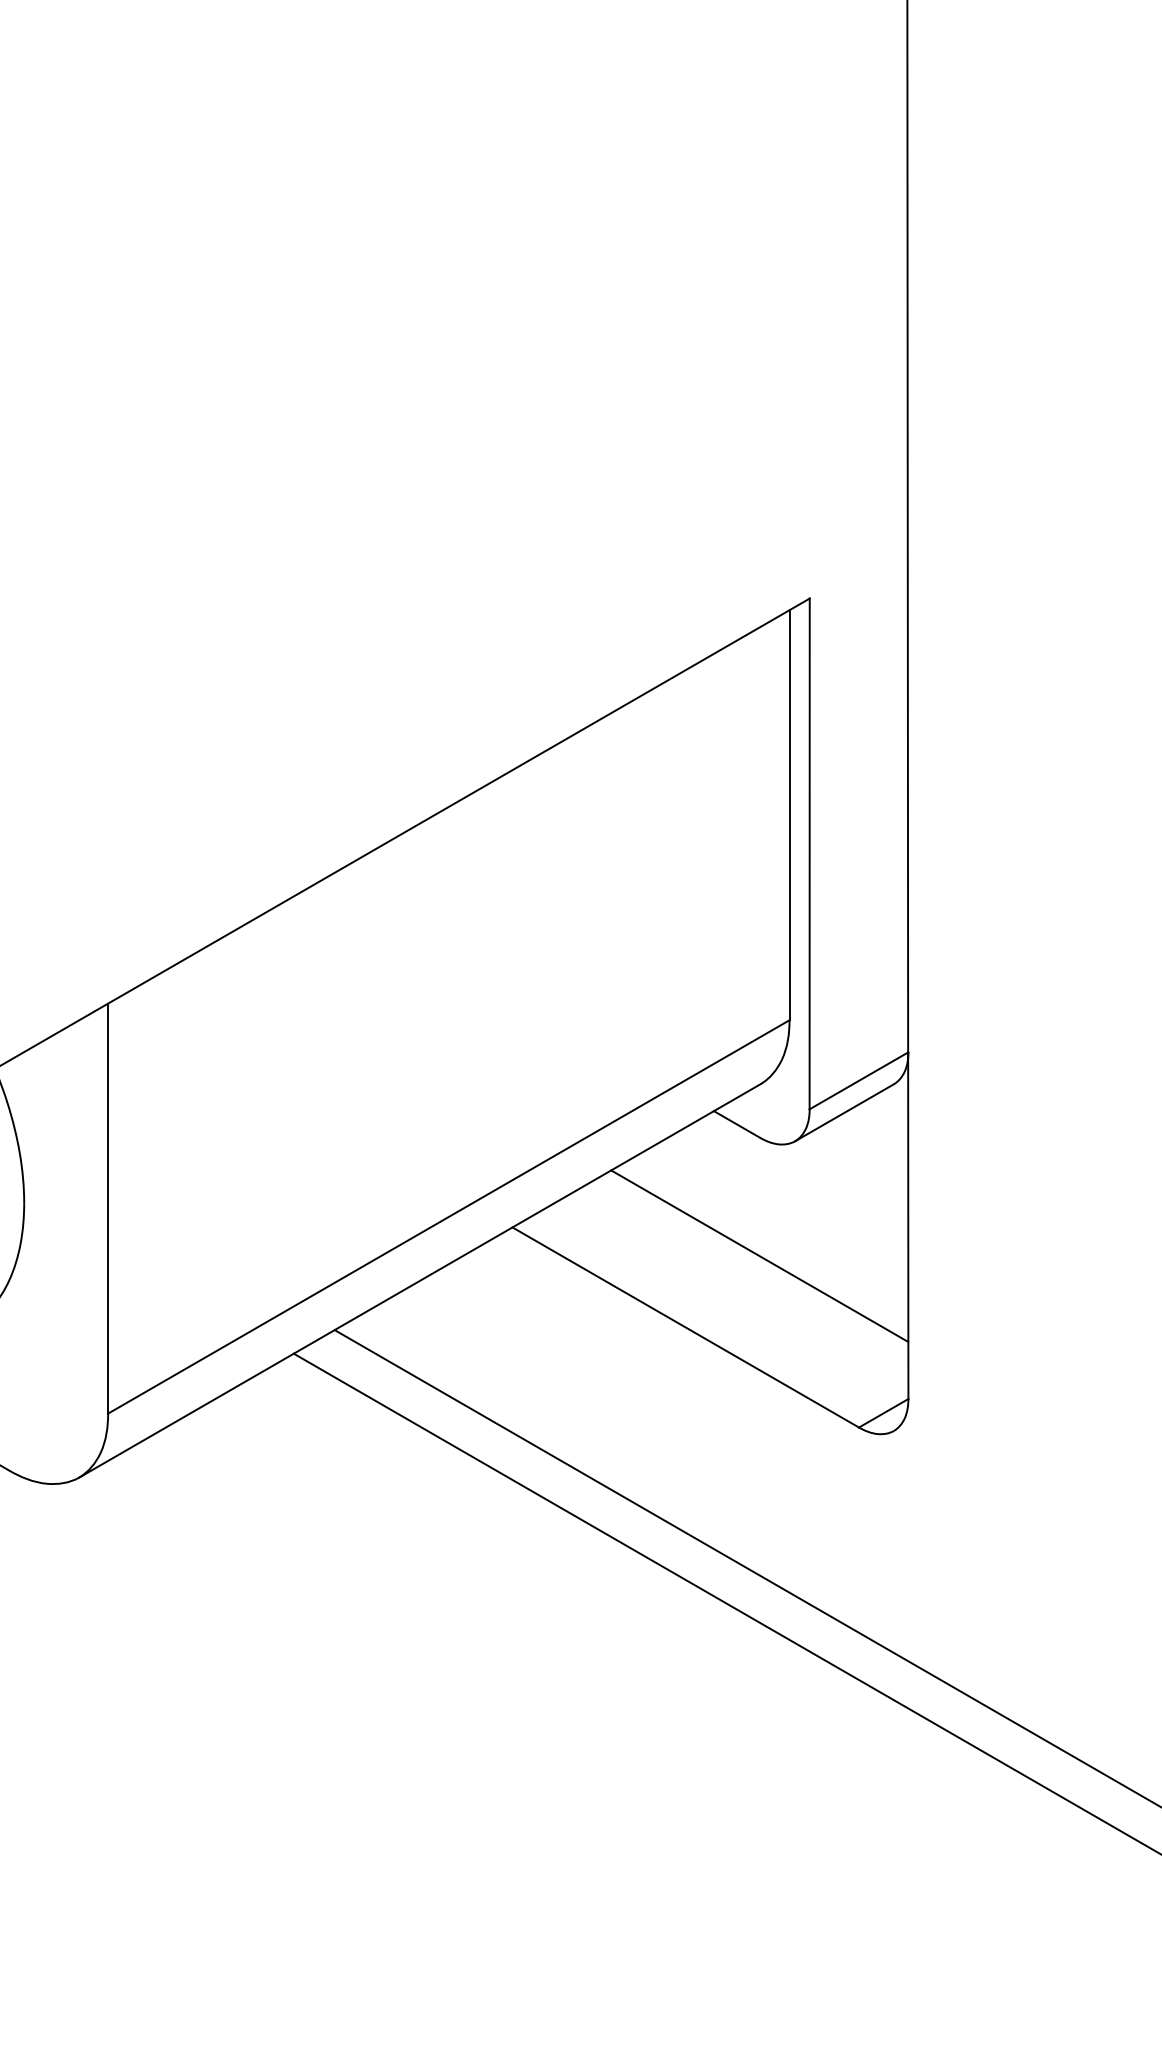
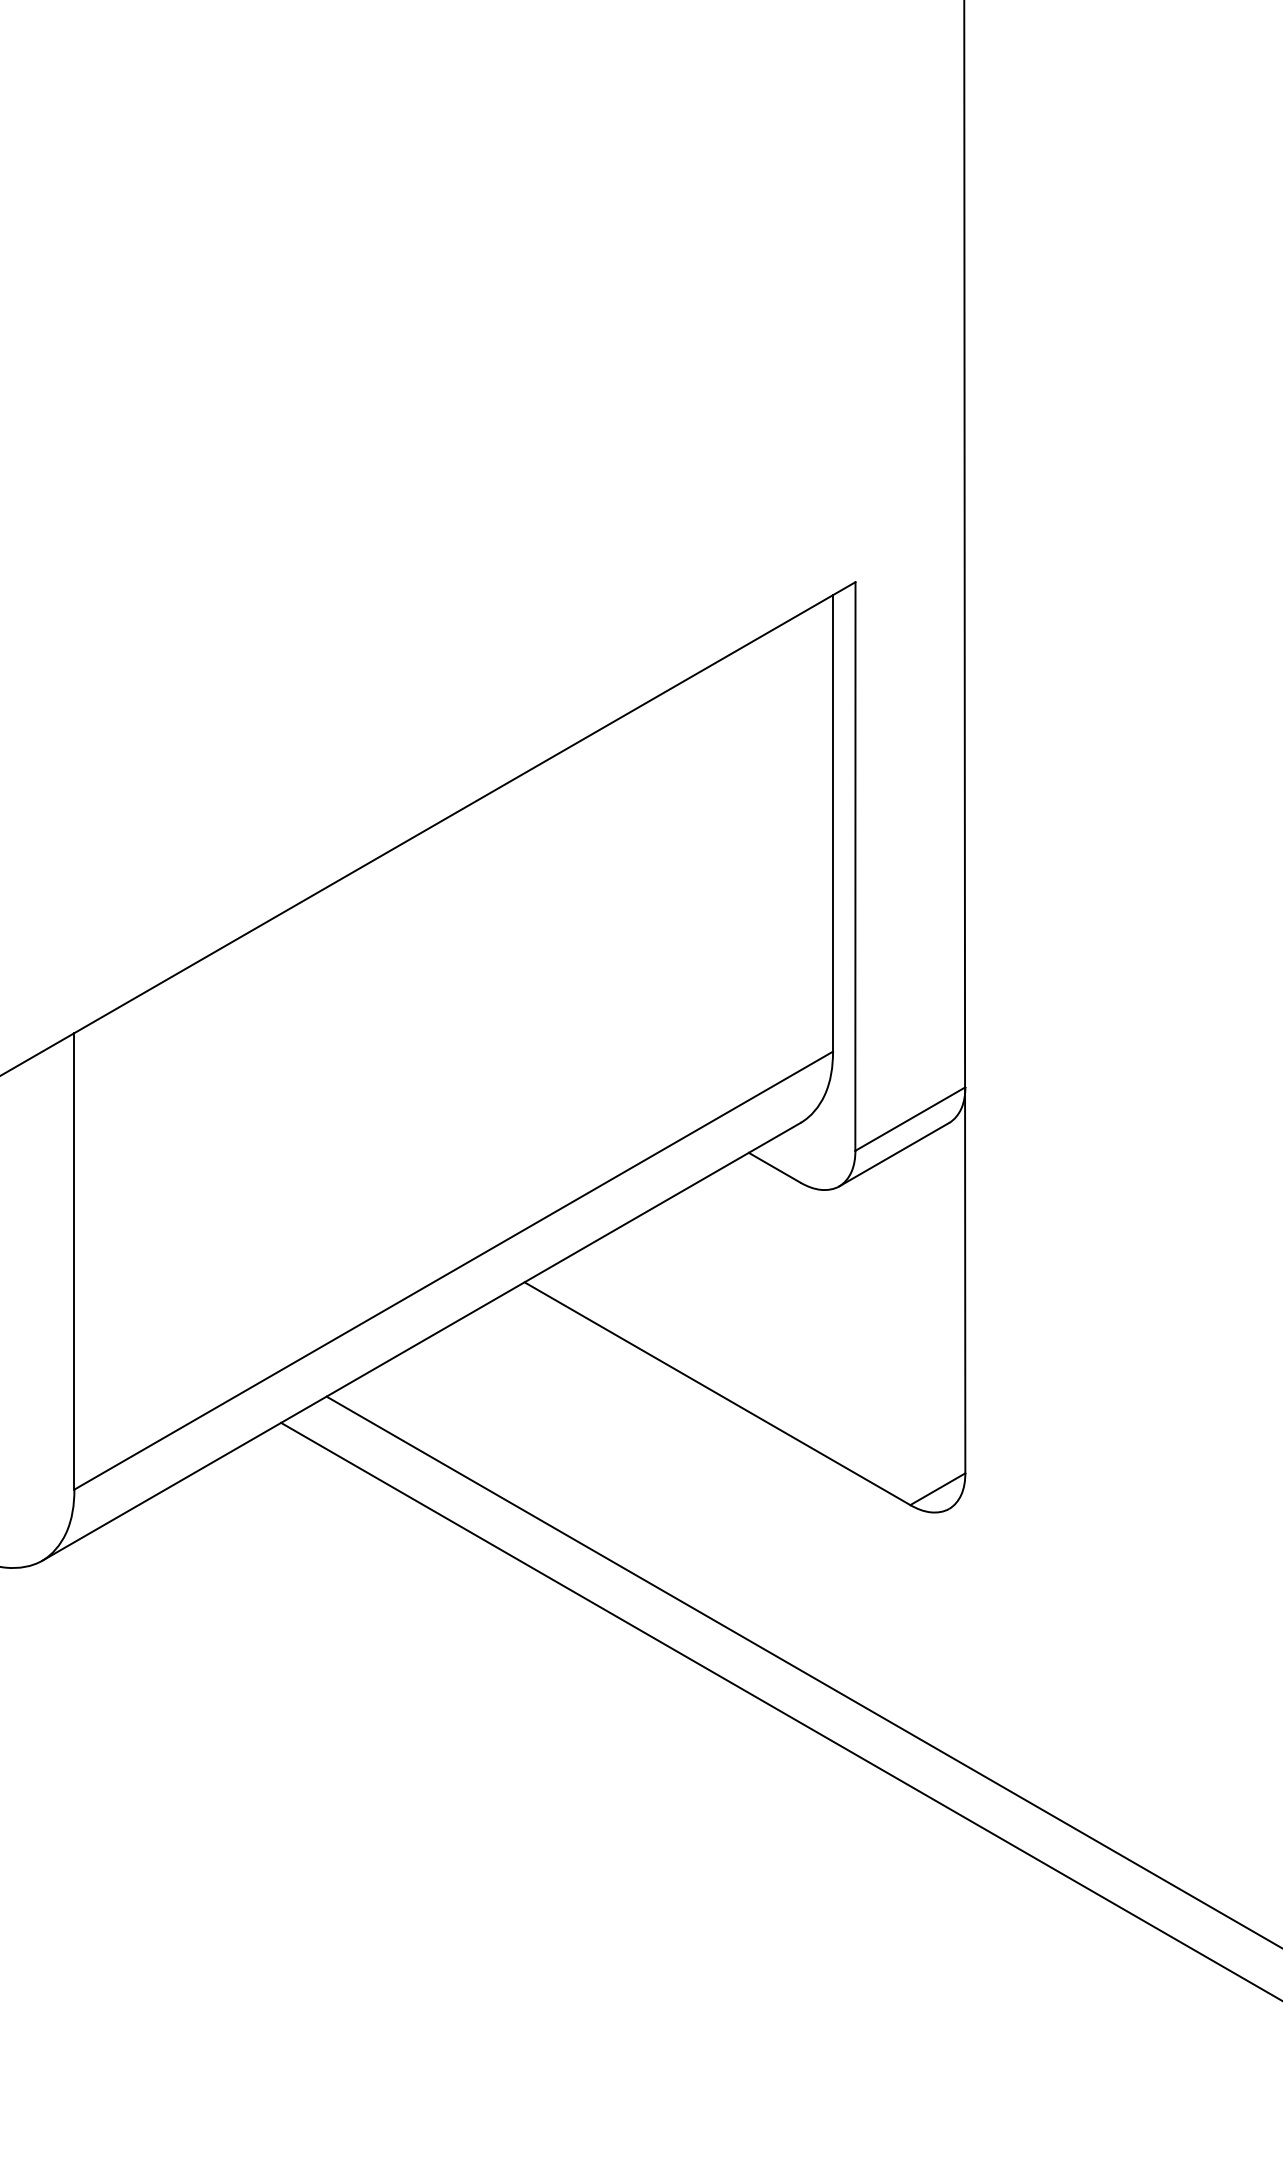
line: (759, 1255) -> (799, 1313), removed

